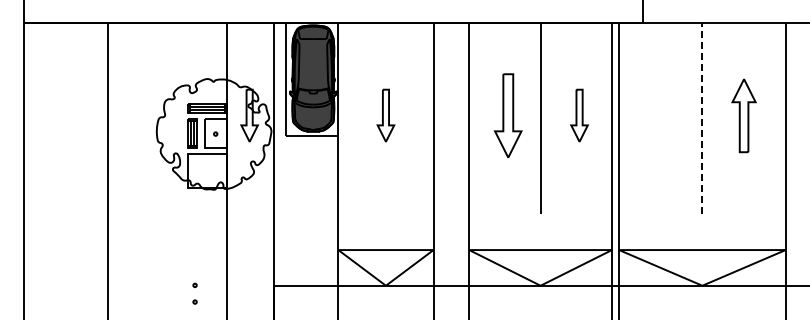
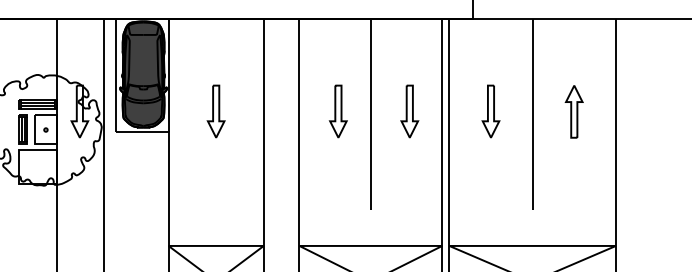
part: (507, 115) -> (337, 111), size x0.62
part: (660, 115) -> (490, 111), added
part: (743, 115) -> (573, 111), size x0.71
line: (702, 118) -> (532, 114), dashed -> solid

